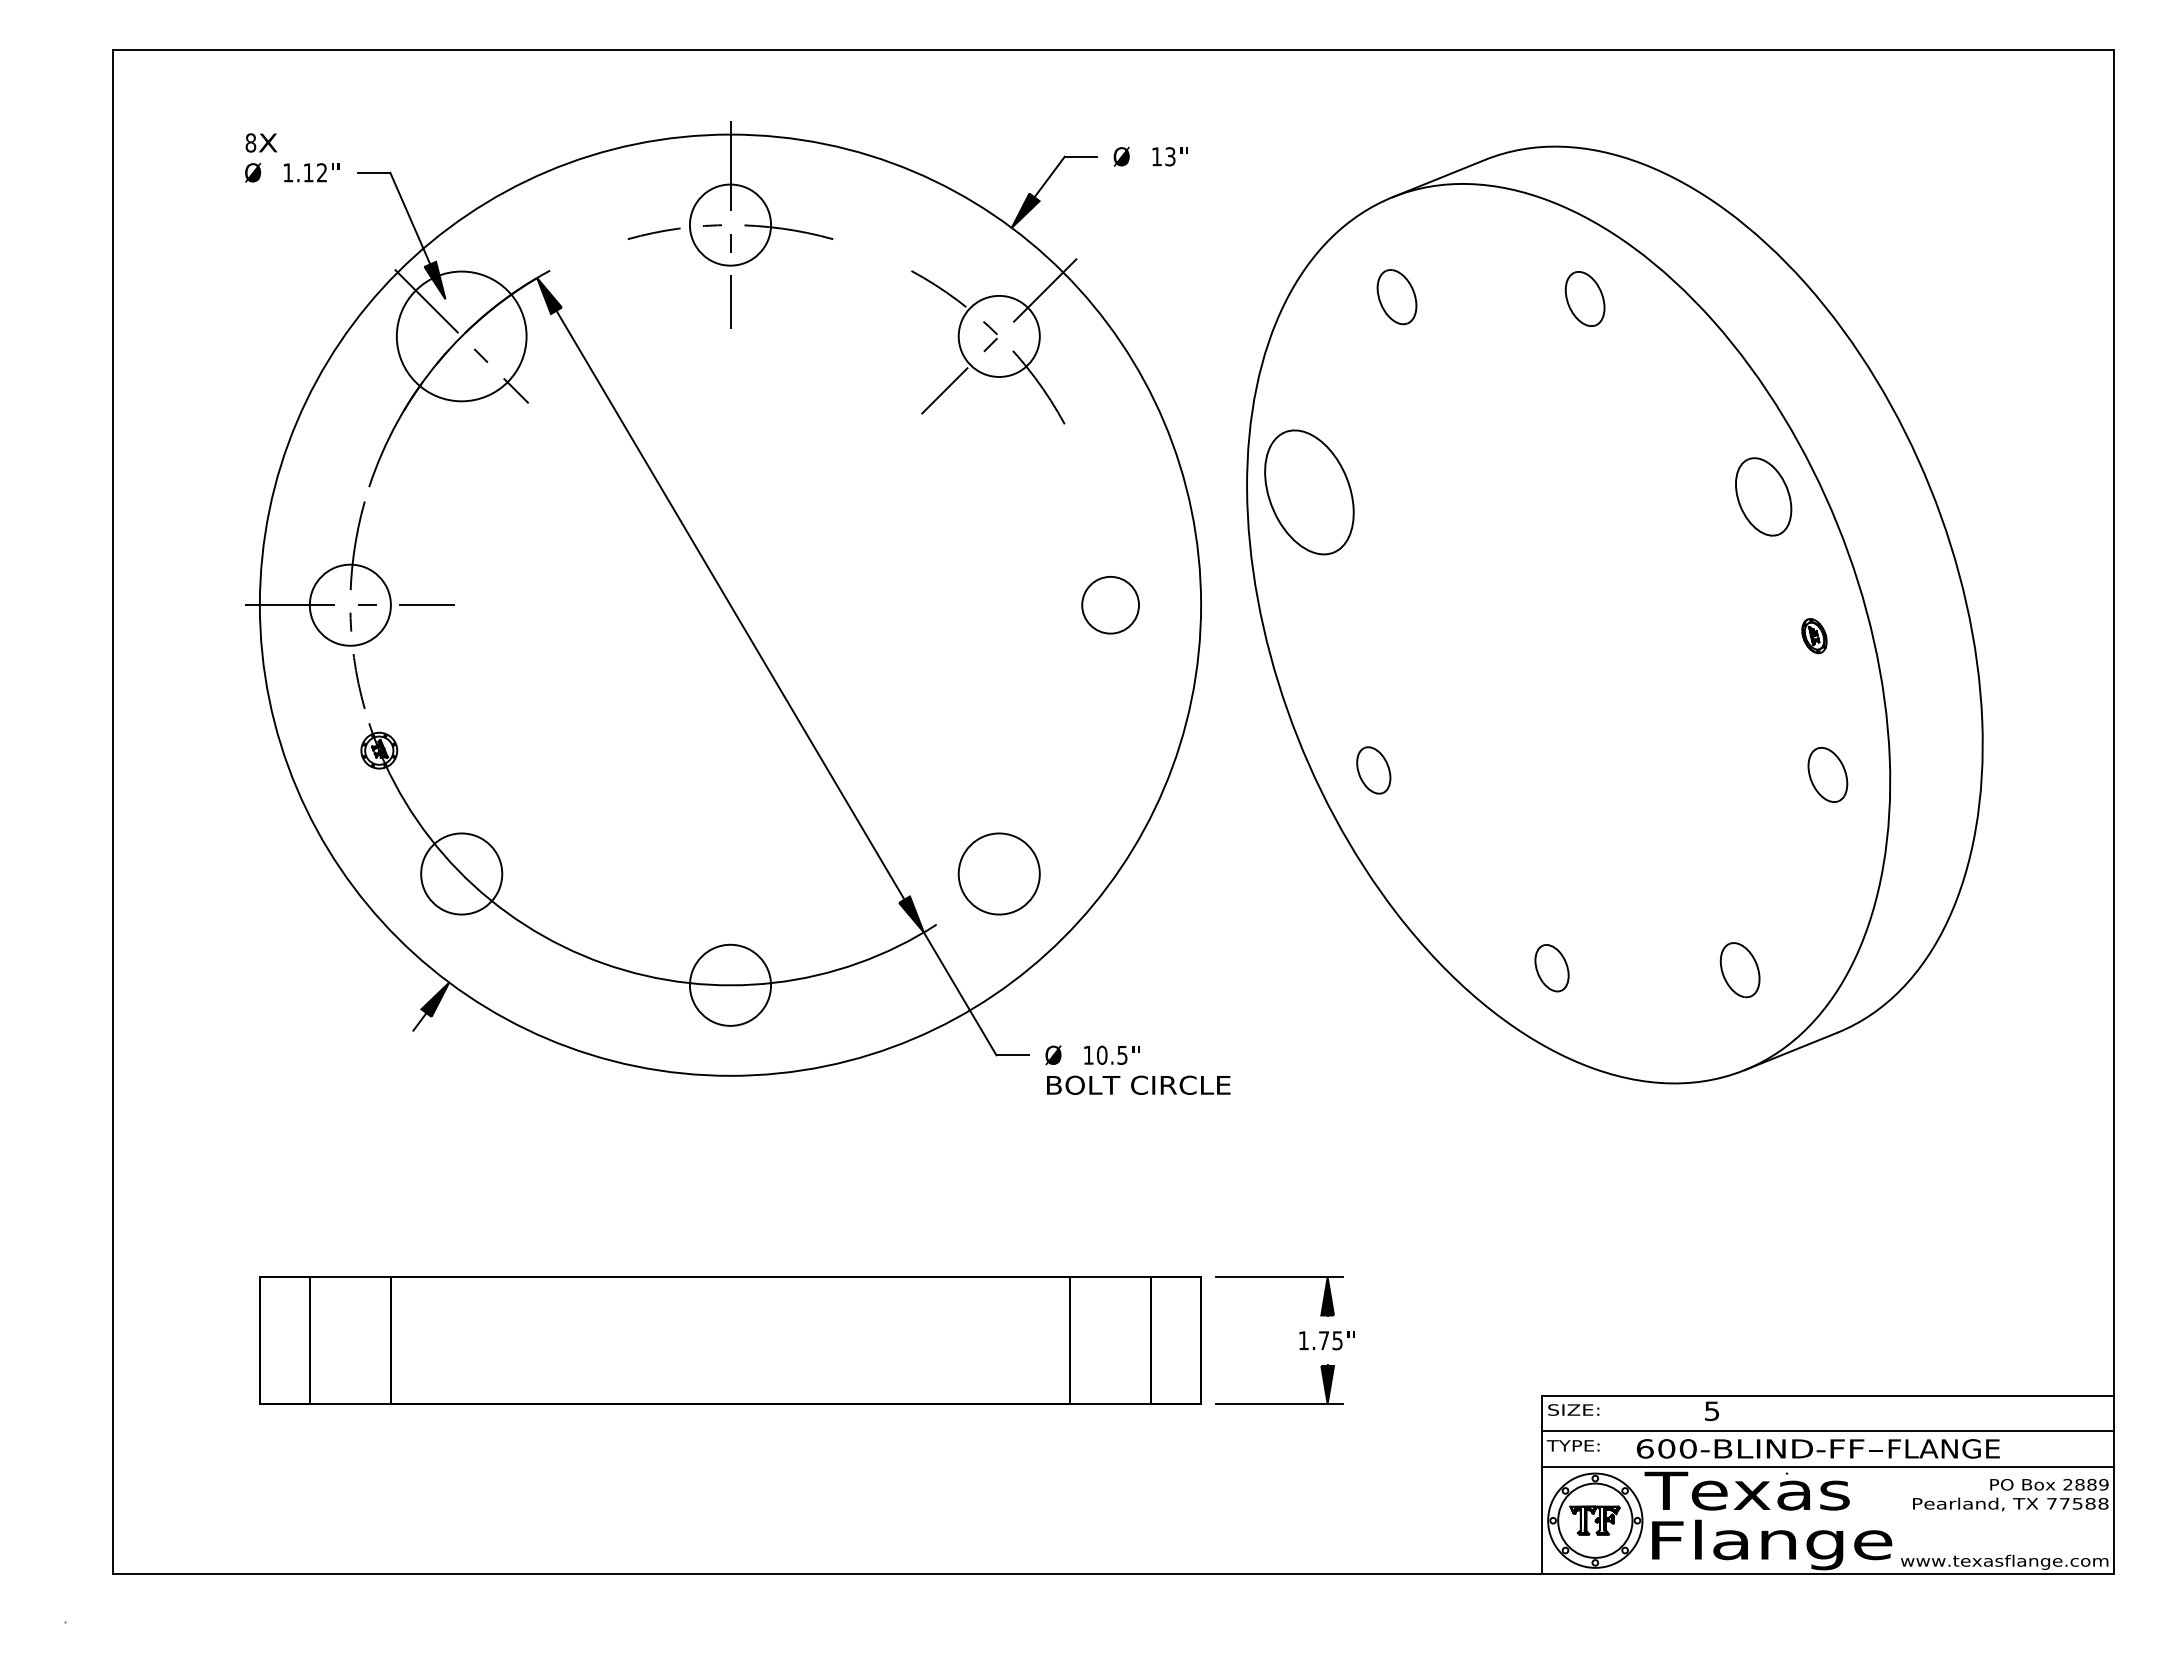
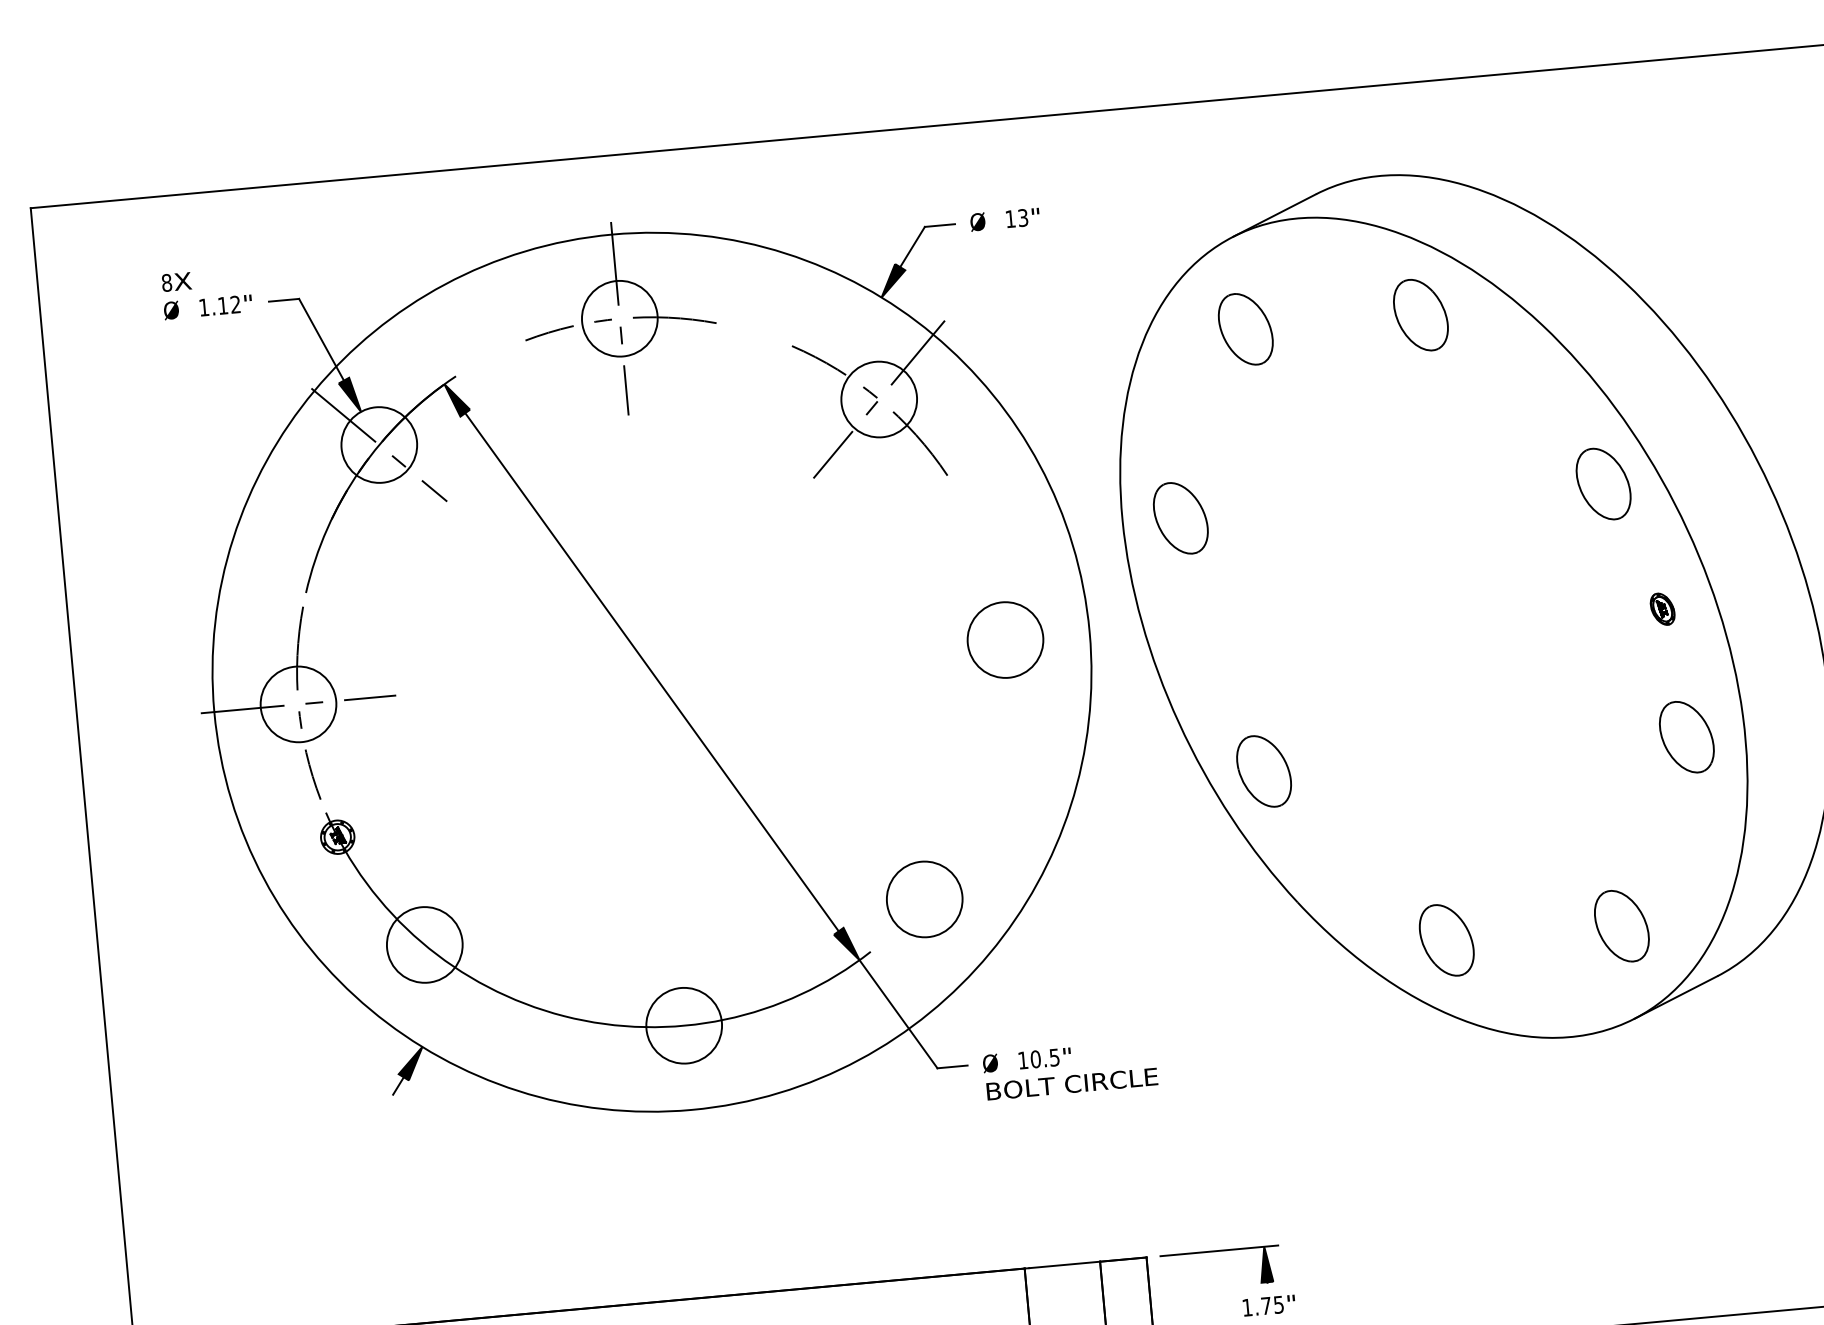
part: (1396, 296) -> (1245, 328), size x1.43
part: (1584, 298) -> (1420, 314), size x1.43
circle: (461, 335) -> (379, 444), size x0.62
part: (1309, 492) -> (1180, 518), size x0.62
circle: (1110, 604) -> (1005, 639), size x1.43
part: (1373, 770) -> (1263, 771), size x1.67
part: (1827, 774) -> (1686, 736), size x1.43
part: (1551, 967) -> (1446, 939), size x1.67
part: (1739, 969) -> (1621, 925), size x1.43

